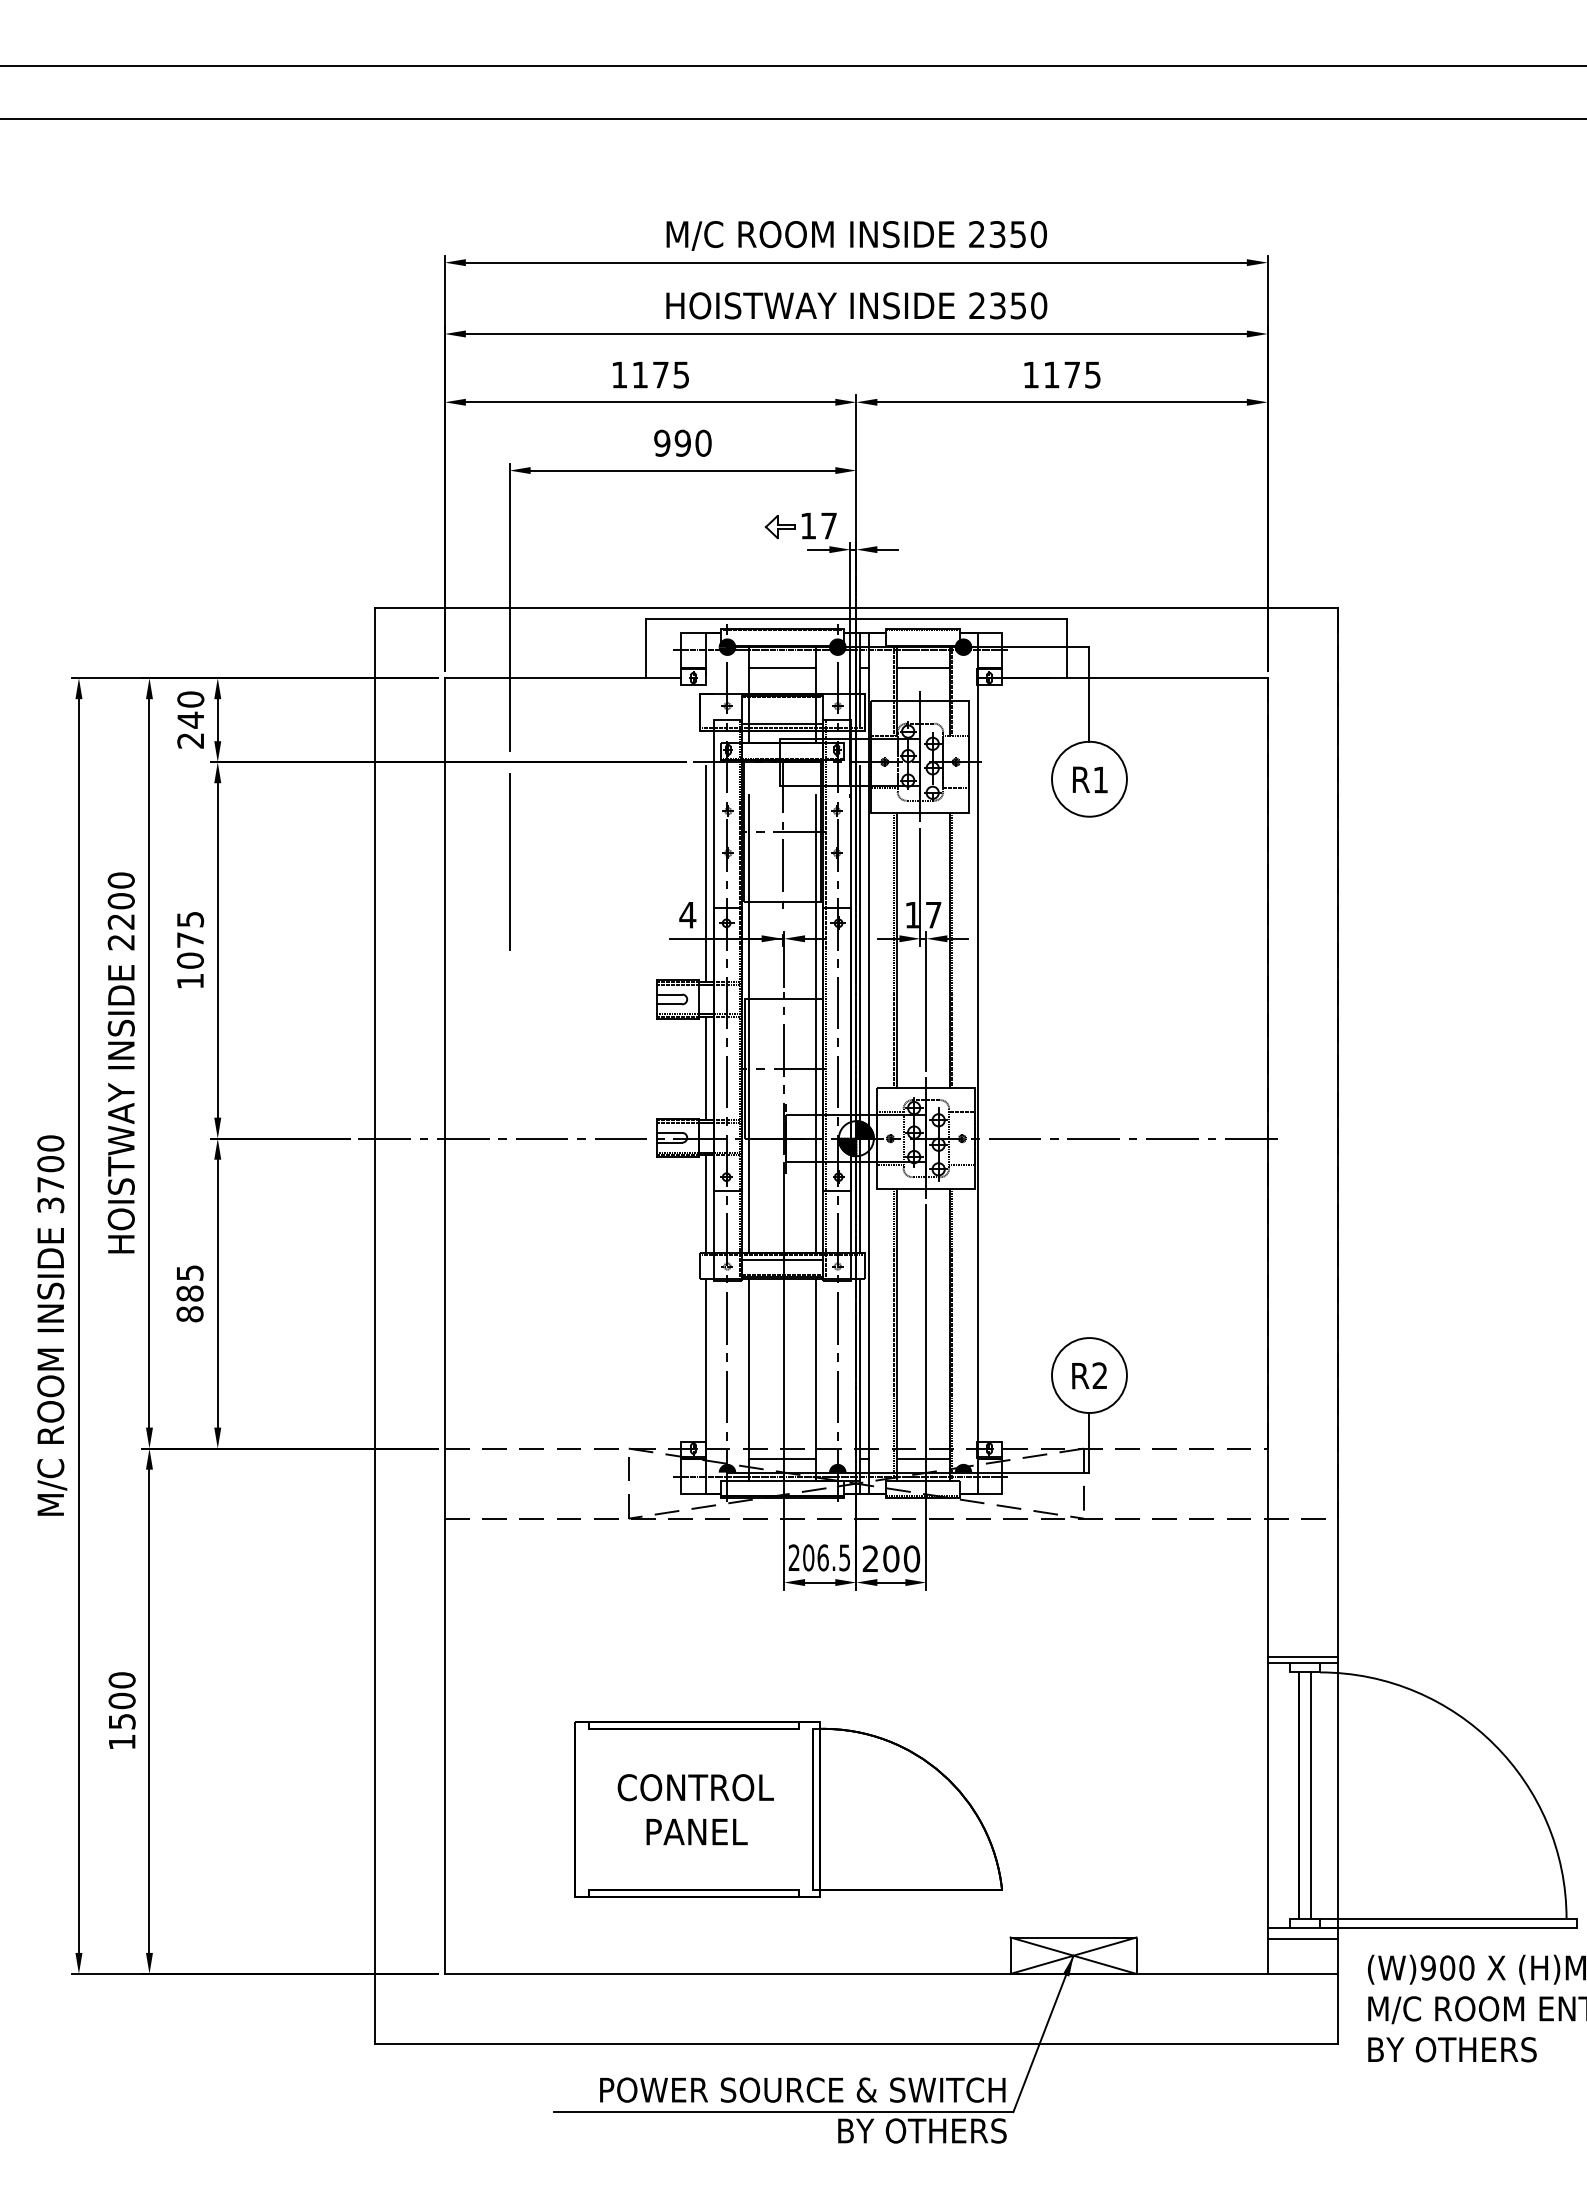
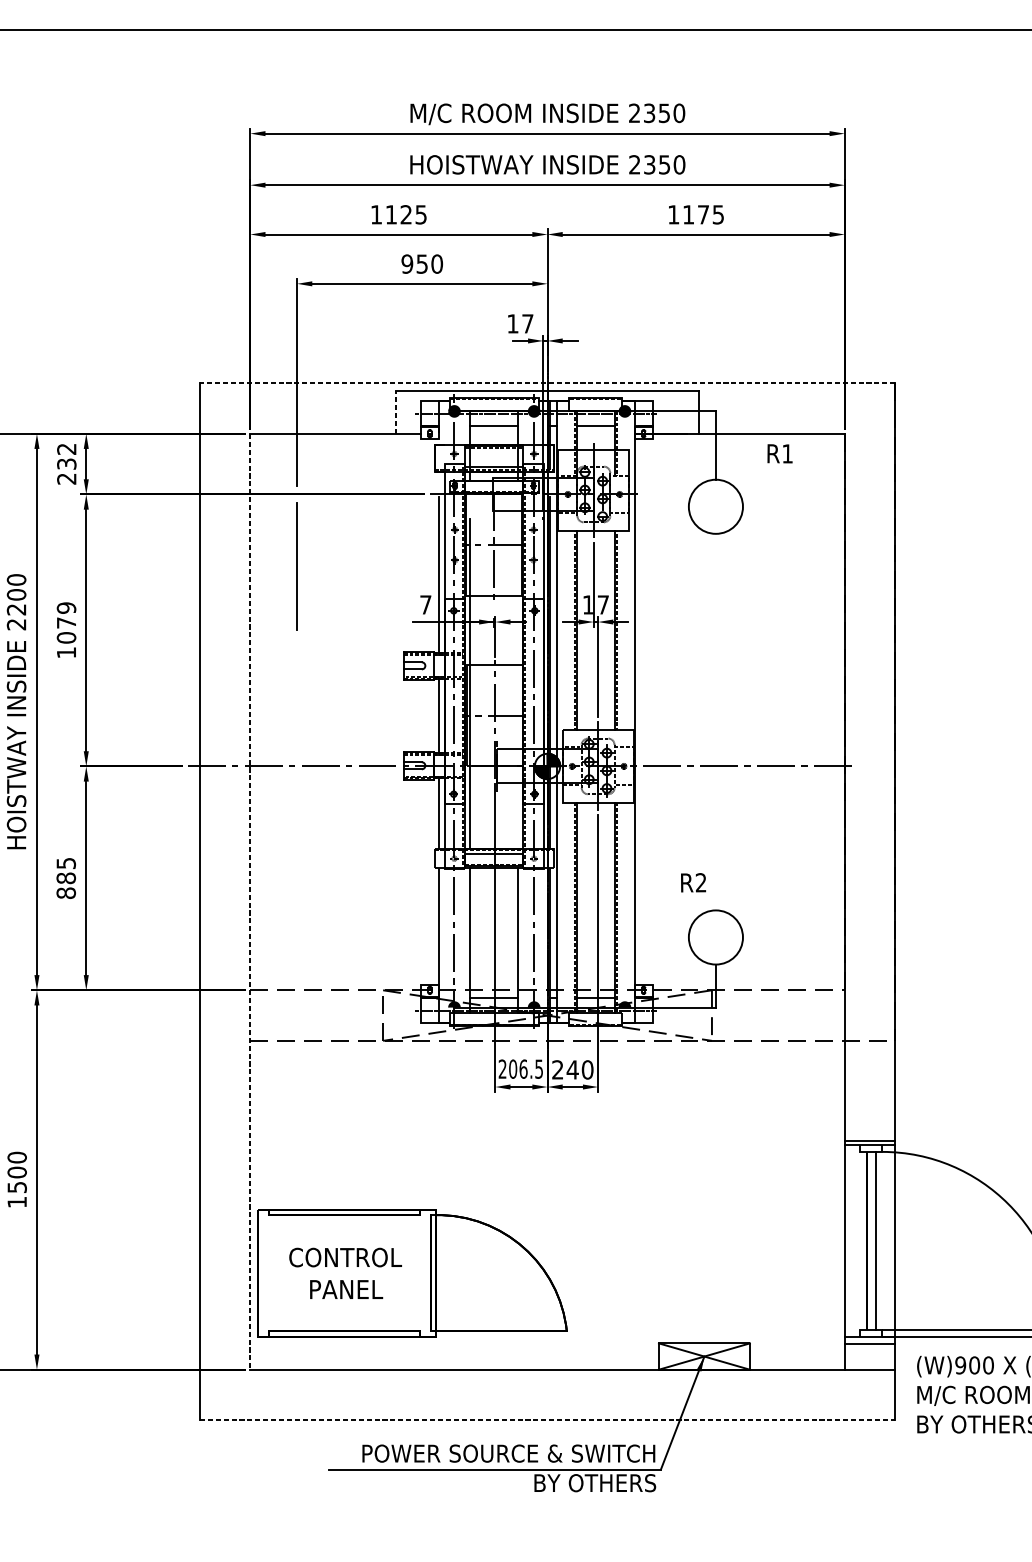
text: (660, 374) -> (406, 214), 1175 -> 1125
text: (682, 442) -> (421, 263), 990 -> 950
part: (779, 527) -> (492, 324), removed
line: (856, 608) -> (547, 383), solid -> dashed
line: (646, 648) -> (395, 412), solid -> dashed
text: (190, 709) -> (66, 456), 240 -> 232
text: (1089, 779) -> (779, 453), moved
text: (687, 915) -> (425, 605), 4 -> 7
text: (190, 919) -> (66, 608), 1075 -> 1079
line: (815, 1023) -> (518, 683), removed
line: (444, 1326) -> (250, 902), solid -> dashed
text: (1089, 1375) -> (693, 882), moved
text: (890, 1558) -> (572, 1069), 200 -> 240
part: (788, 1809) -> (412, 1273), moved
line: (856, 2043) -> (547, 1419), solid -> dashed

